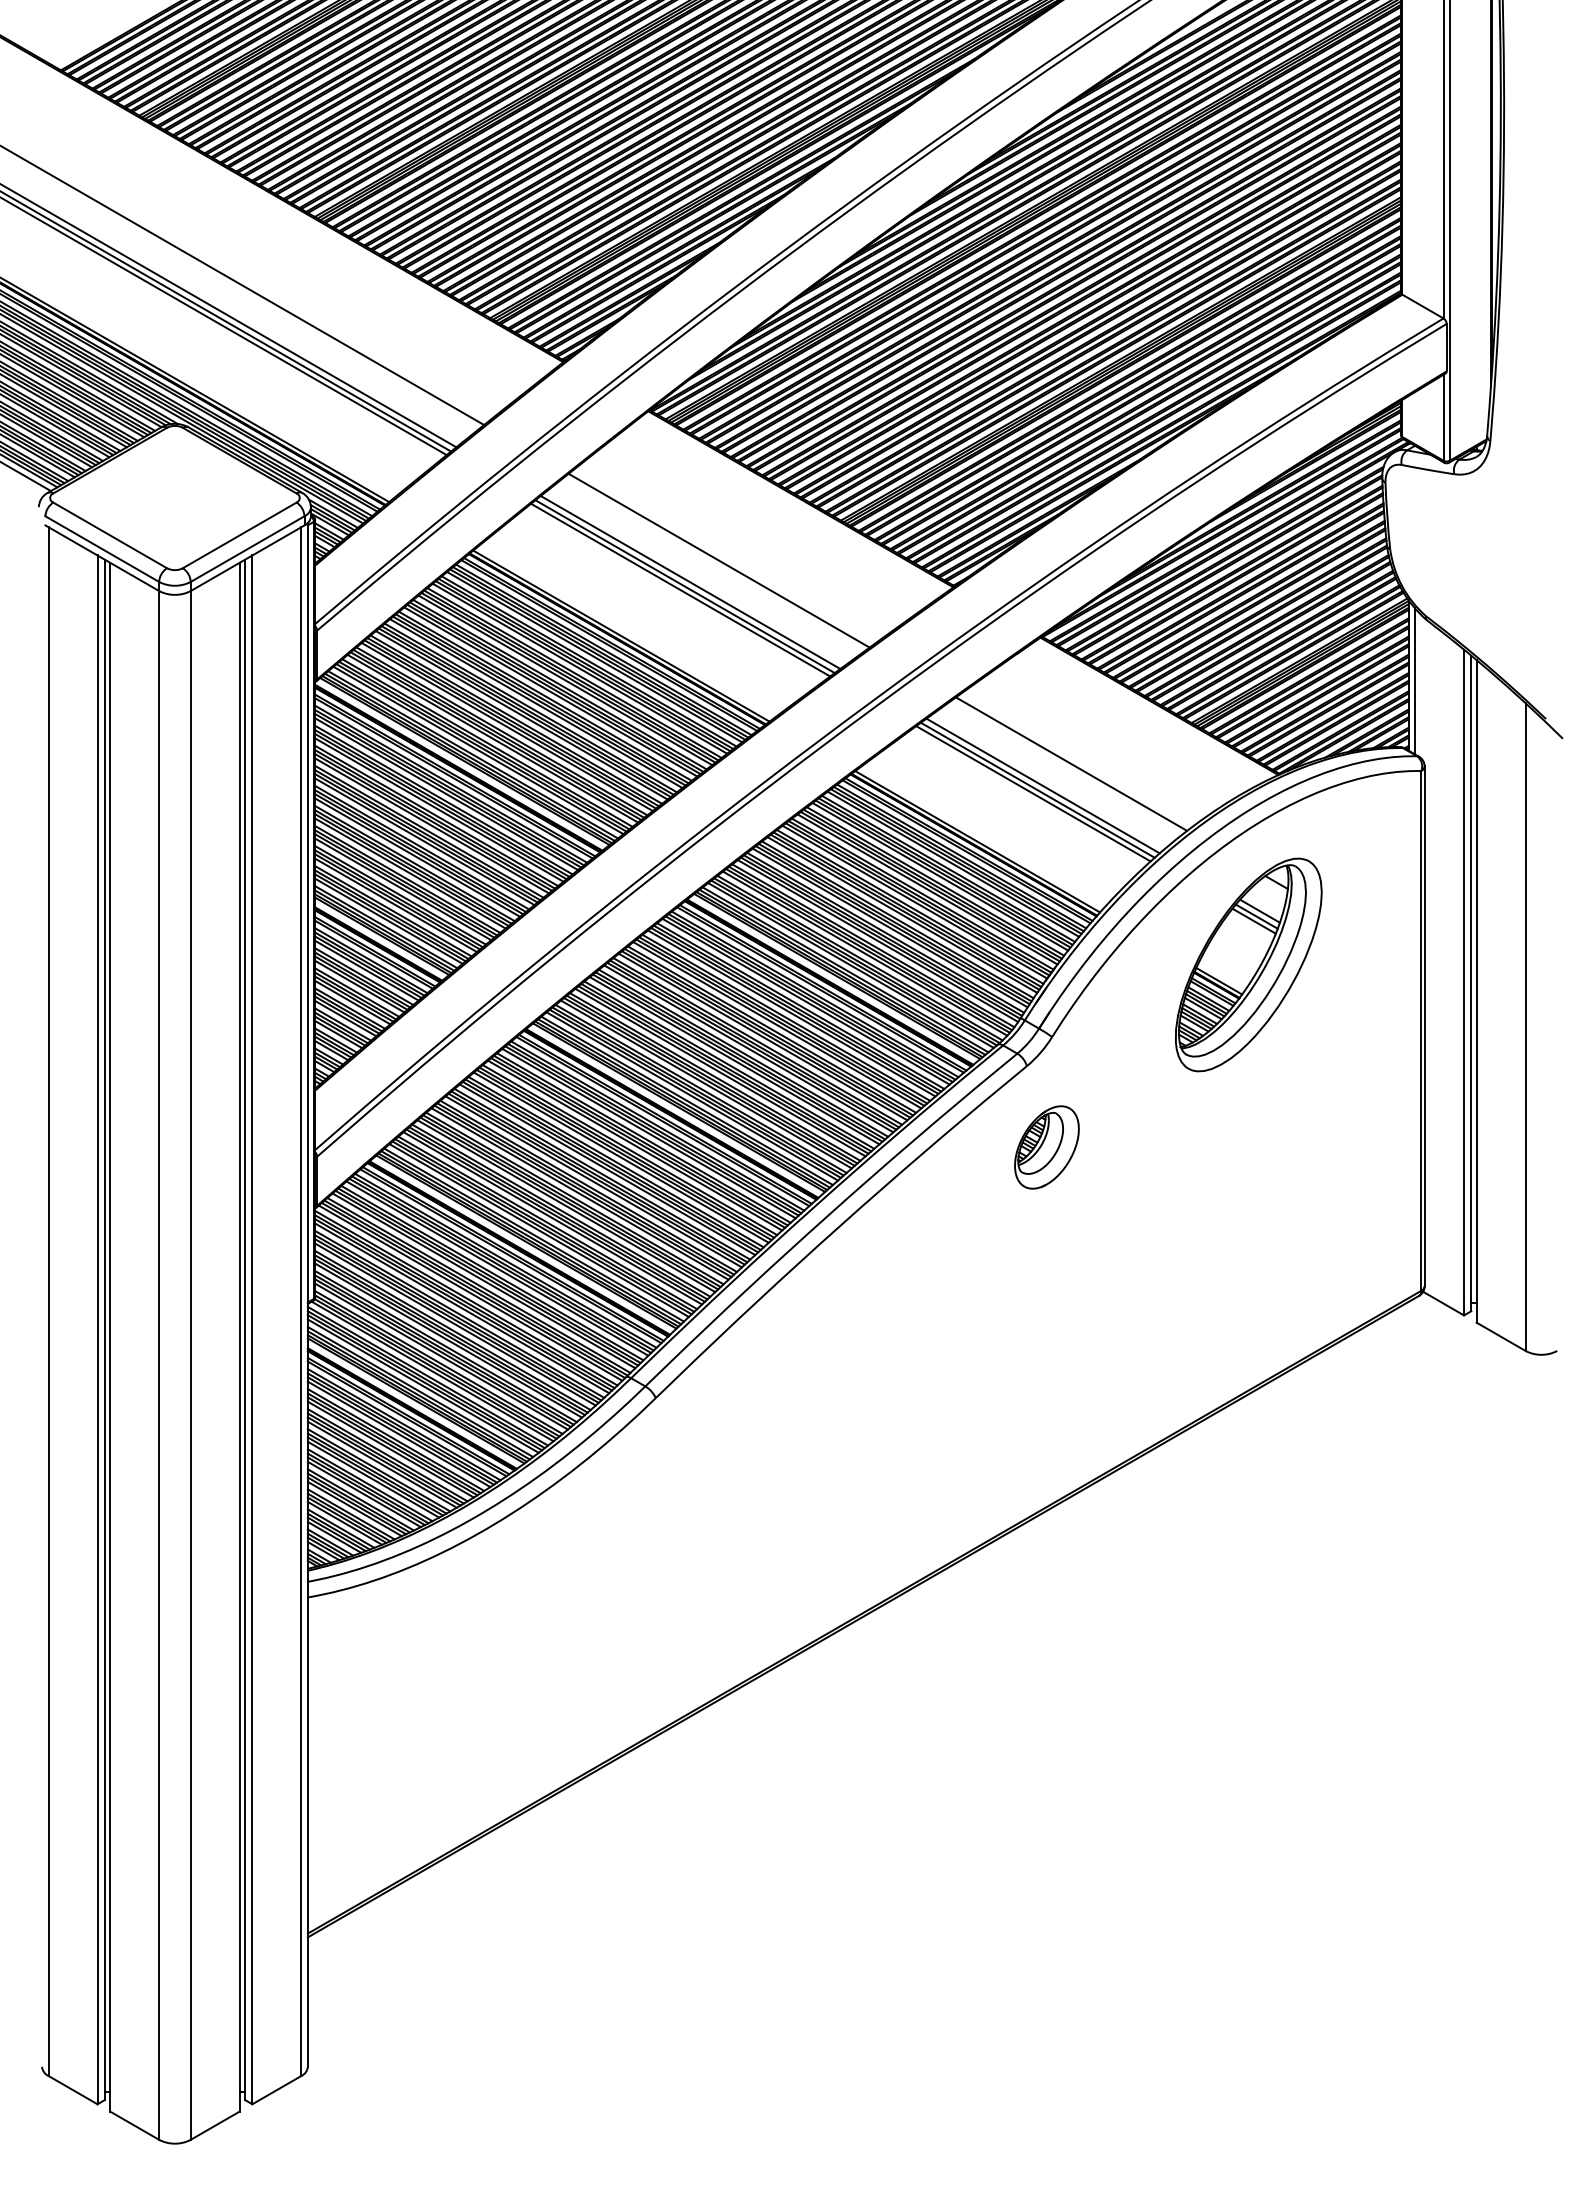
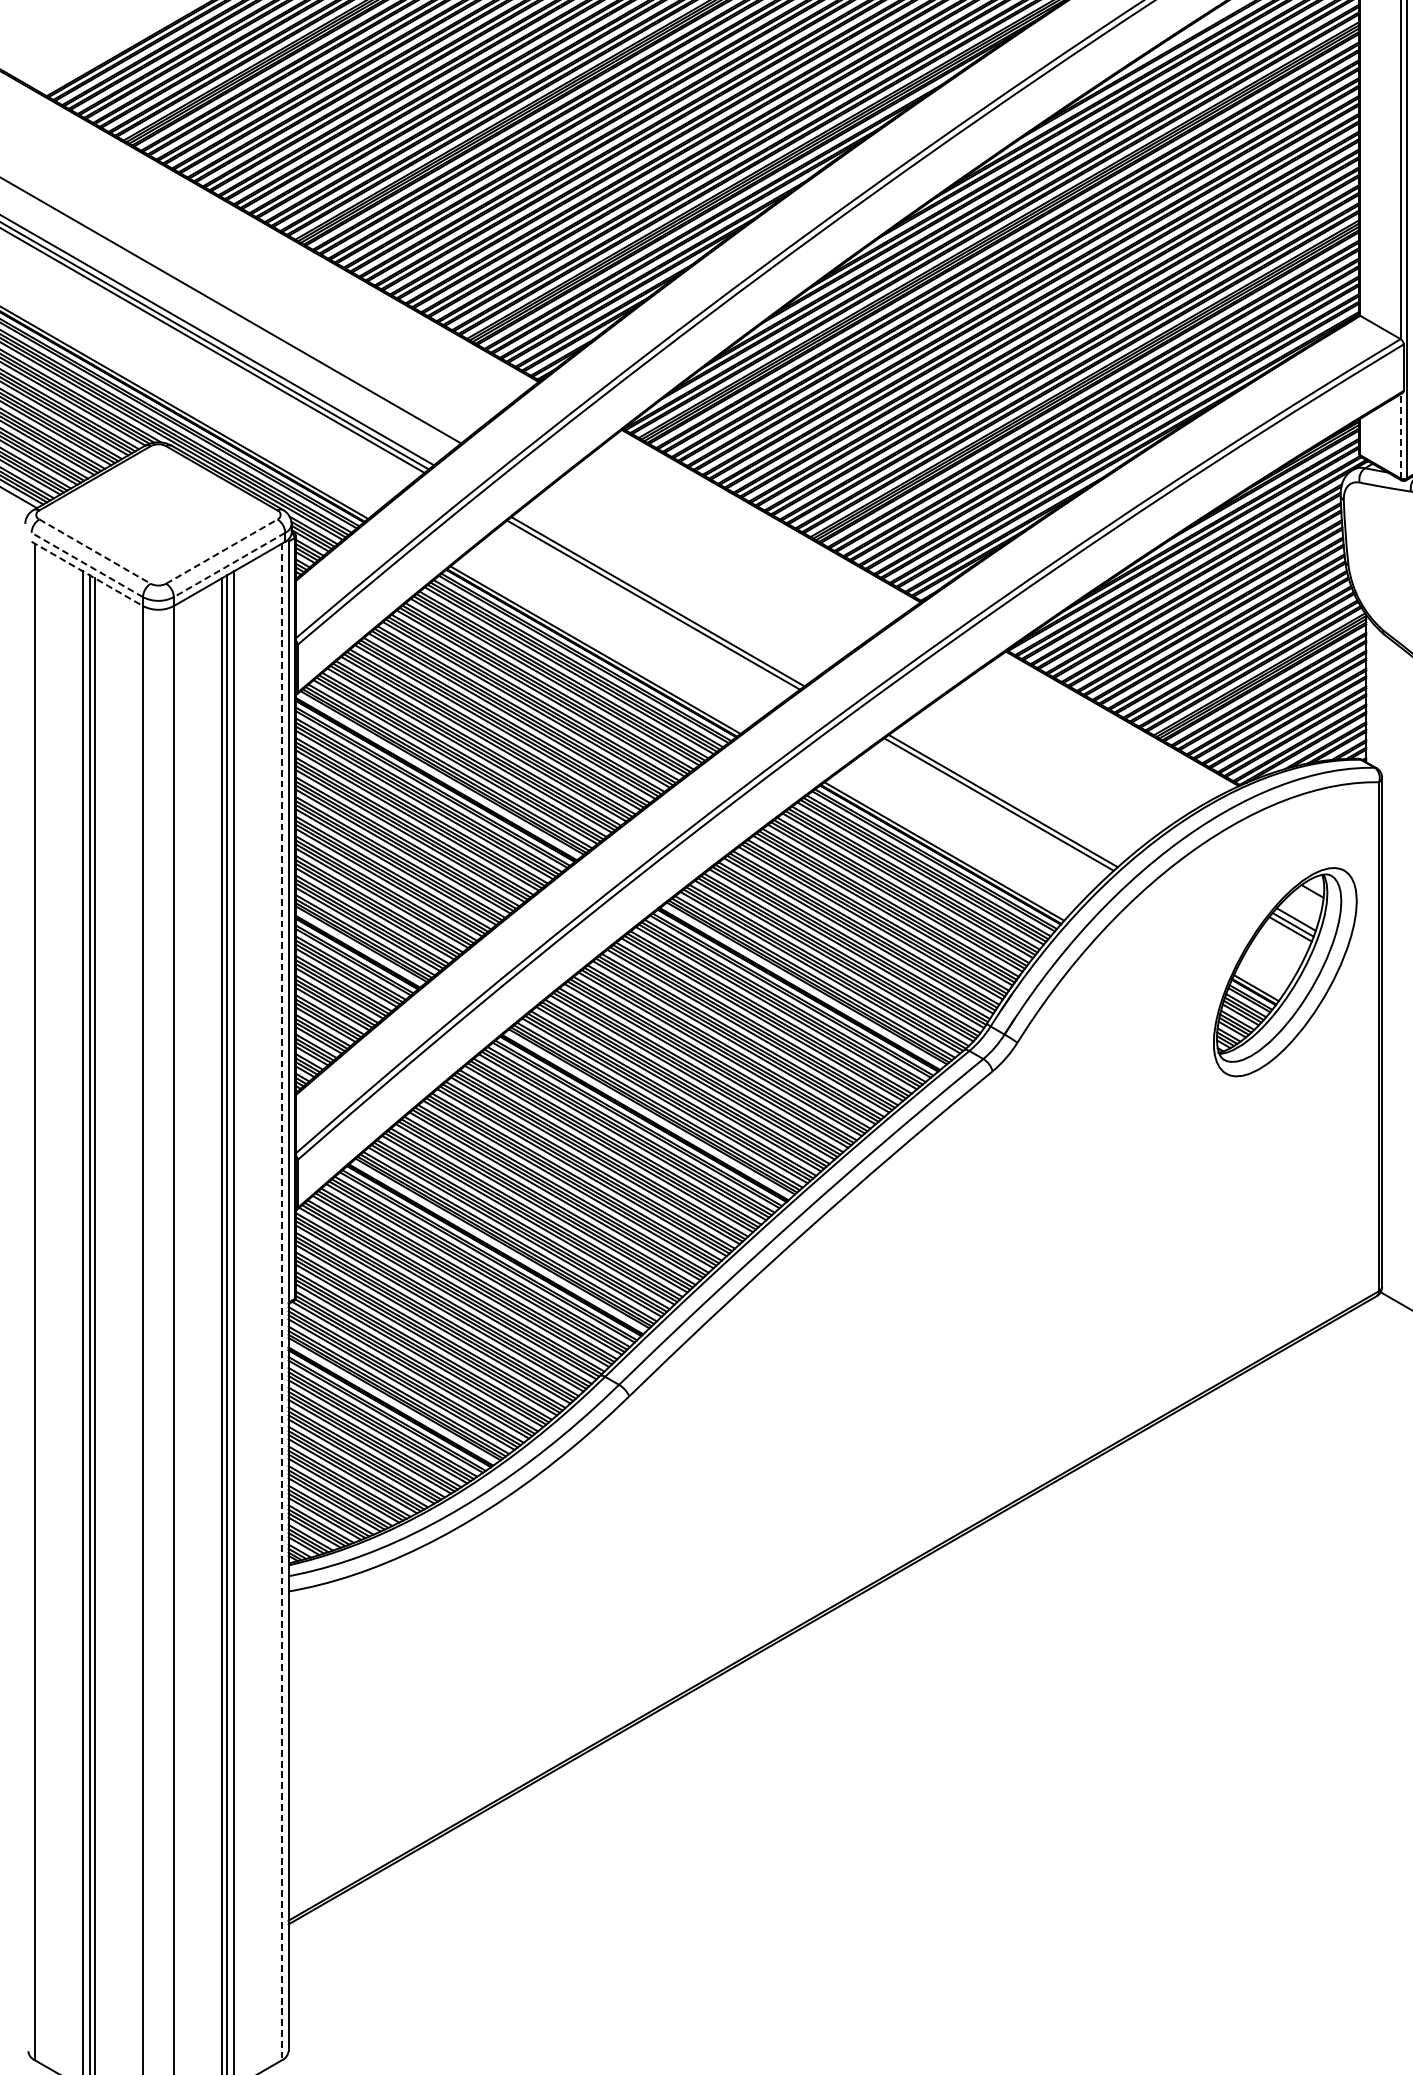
line: (1443, 417) -> (1400, 436), solid -> dashed
line: (110, 535) -> (95, 551), solid -> dashed
line: (239, 535) -> (221, 551), solid -> dashed
line: (102, 549) -> (87, 565), solid -> dashed
line: (247, 549) -> (229, 565), solid -> dashed
line: (102, 558) -> (87, 574), solid -> dashed
line: (718, 560) -> (690, 576), removed
line: (690, 582) -> (663, 597), removed
line: (1415, 681) -> (1373, 694), removed
line: (1071, 763) -> (1036, 774), removed
line: (1042, 785) -> (1007, 796), removed
part: (1248, 964) -> (1285, 971), moved
part: (1046, 1147) -> (1011, 1150), removed
line: (301, 1302) -> (282, 1302), solid -> dashed

